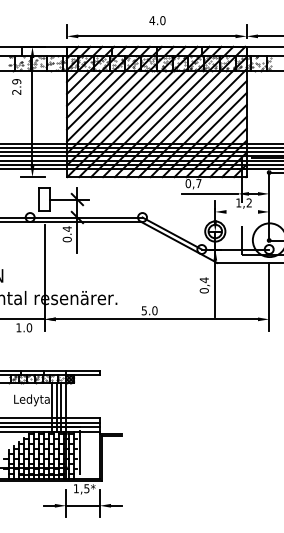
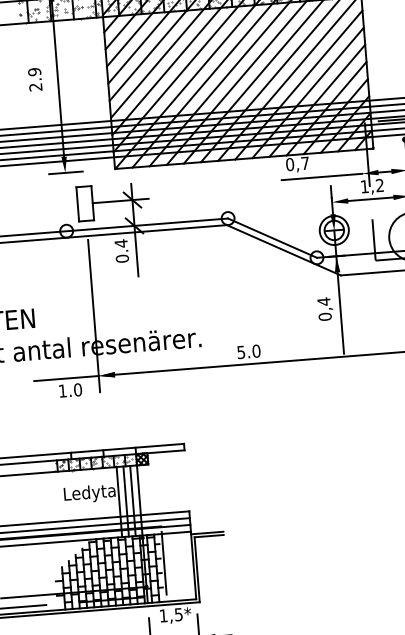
text: (16, 86) -> (34, 78), moved
line: (241, 211) -> (369, 198), added

